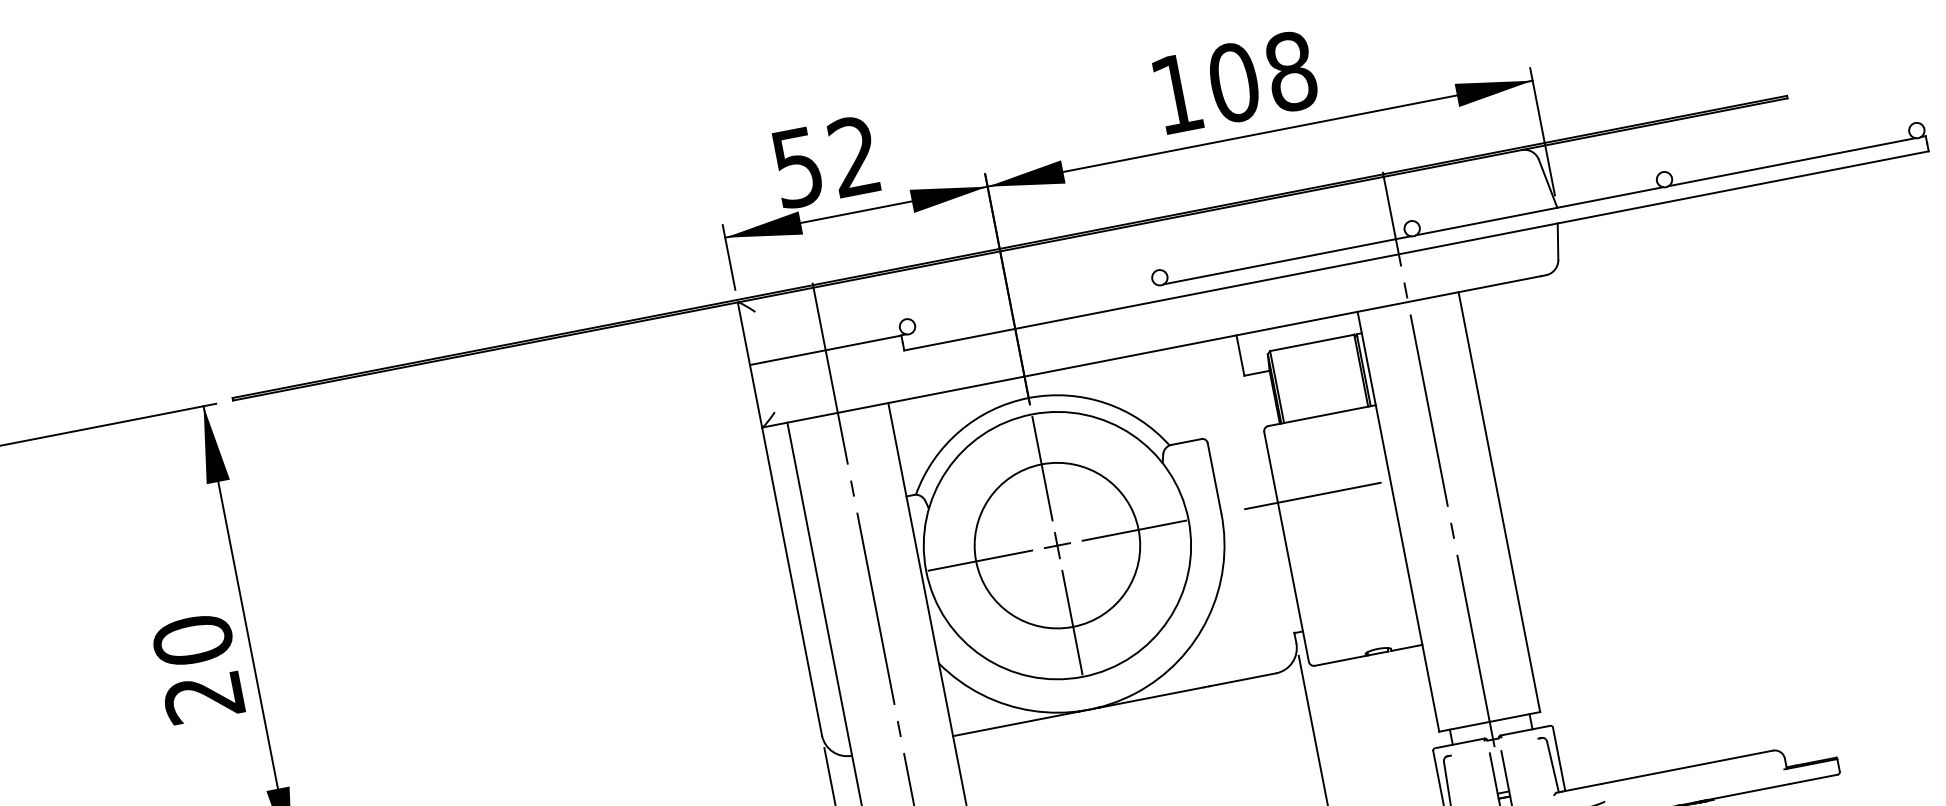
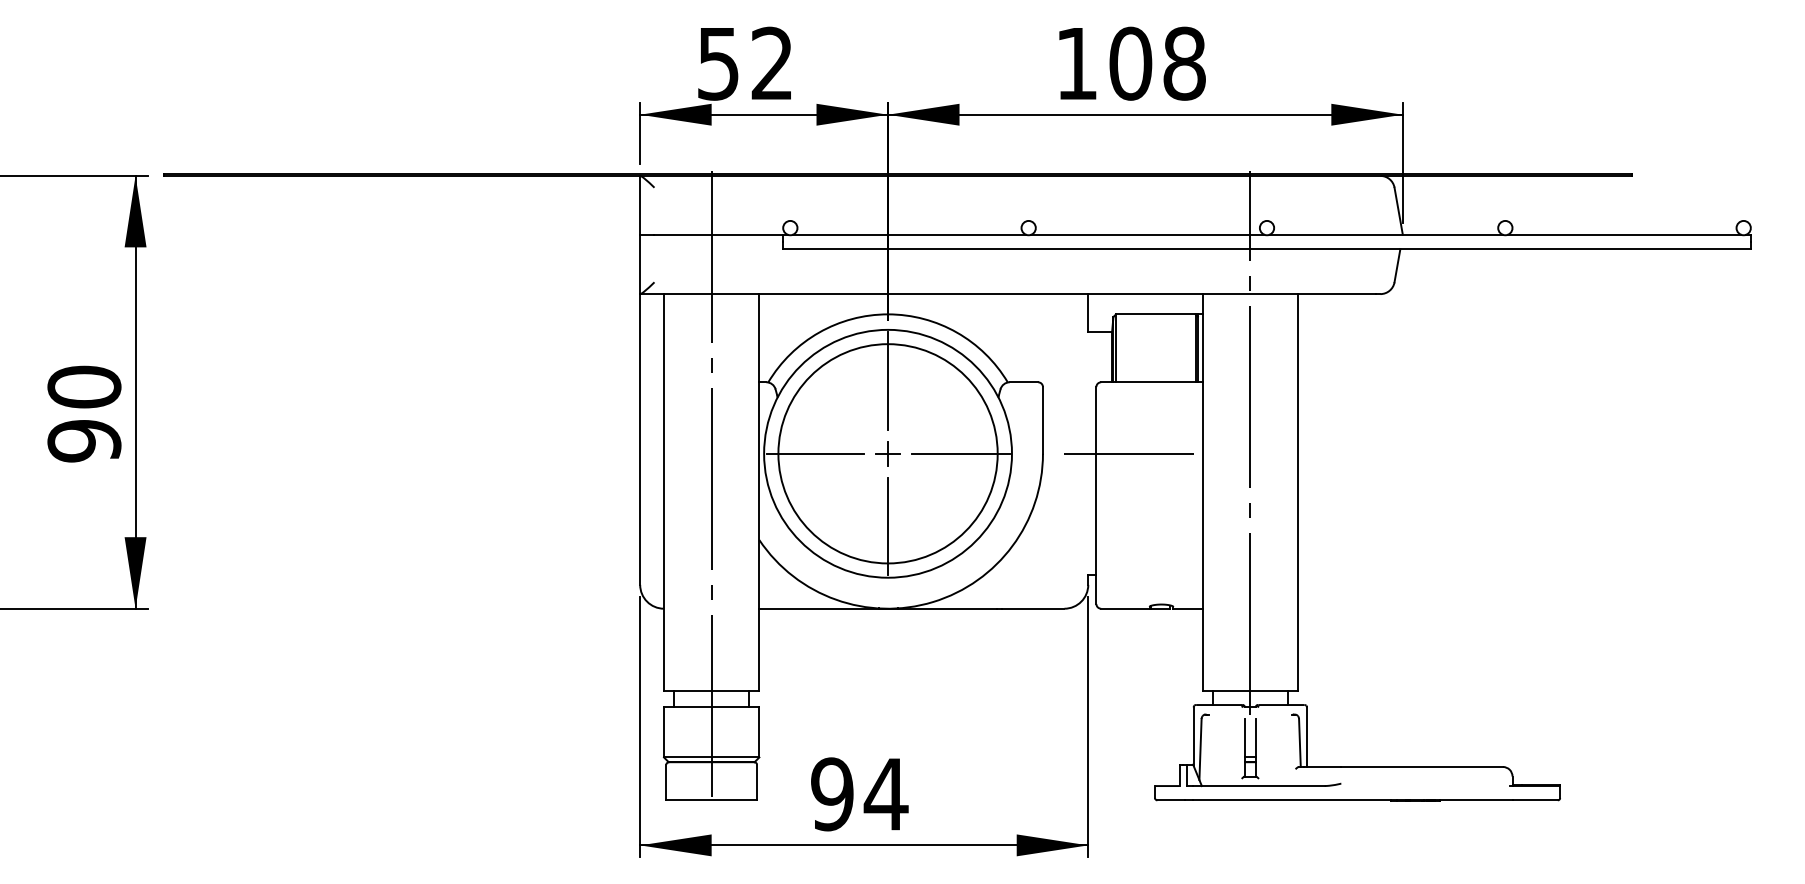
line: (1035, 309) -> (909, 234), added
circle: (1056, 545) -> (887, 453), size x1.43
text: (204, 697) -> (84, 441), 20 -> 90

